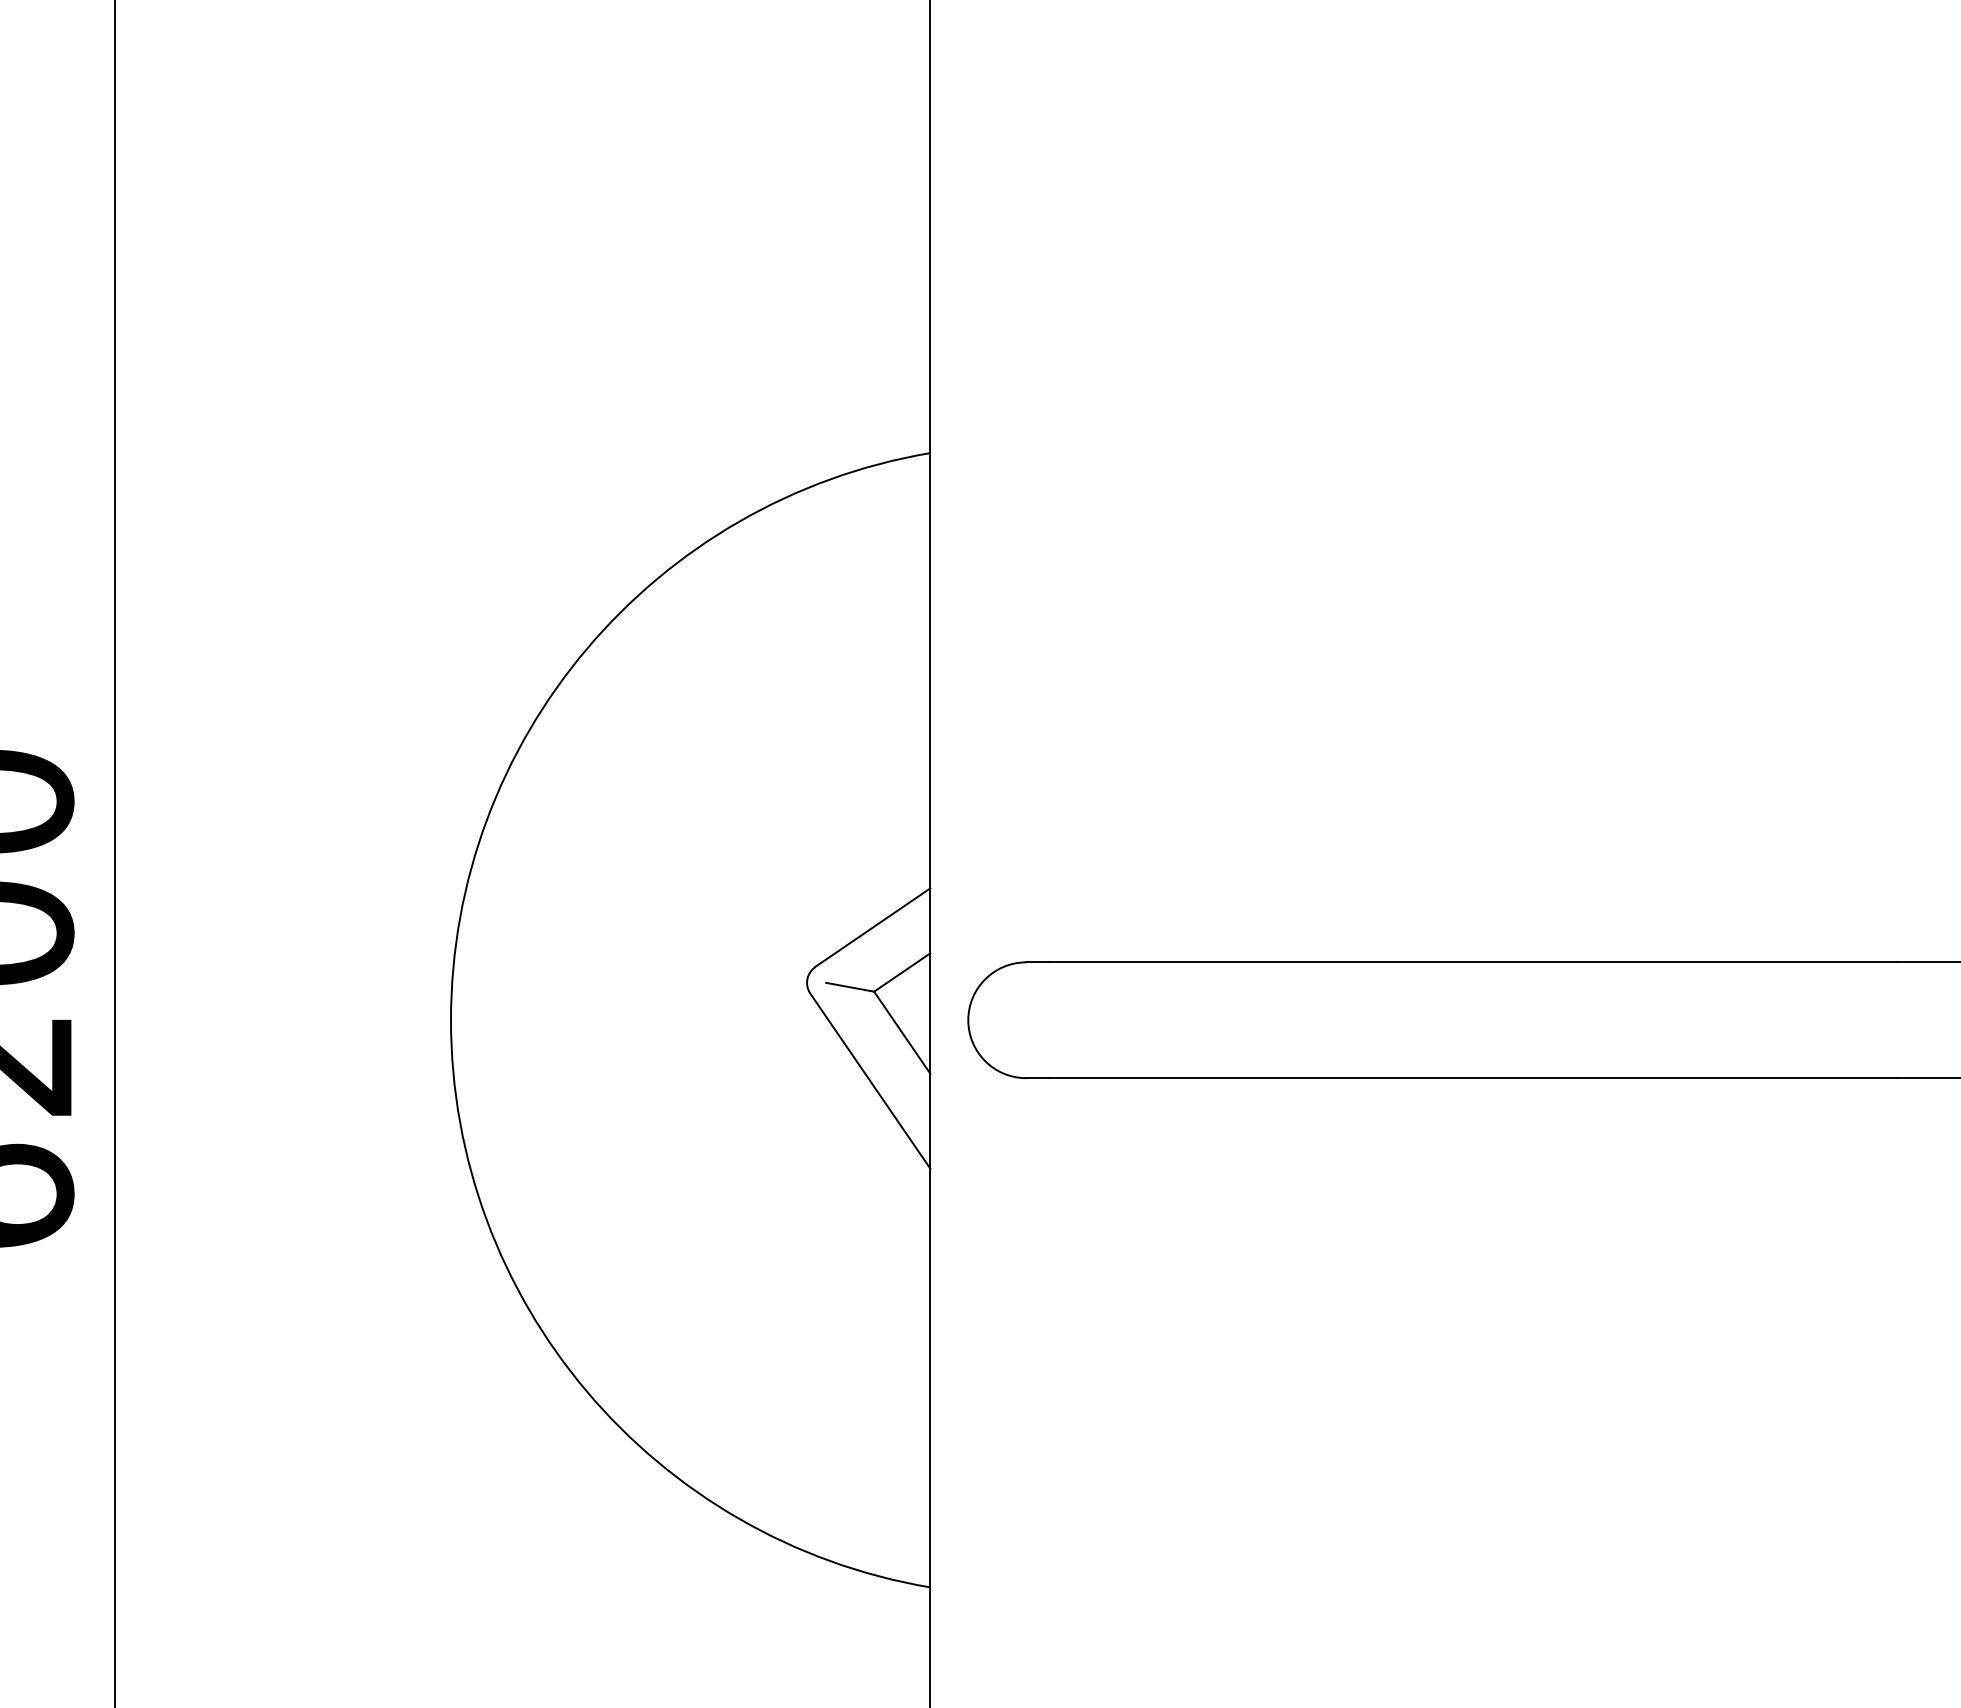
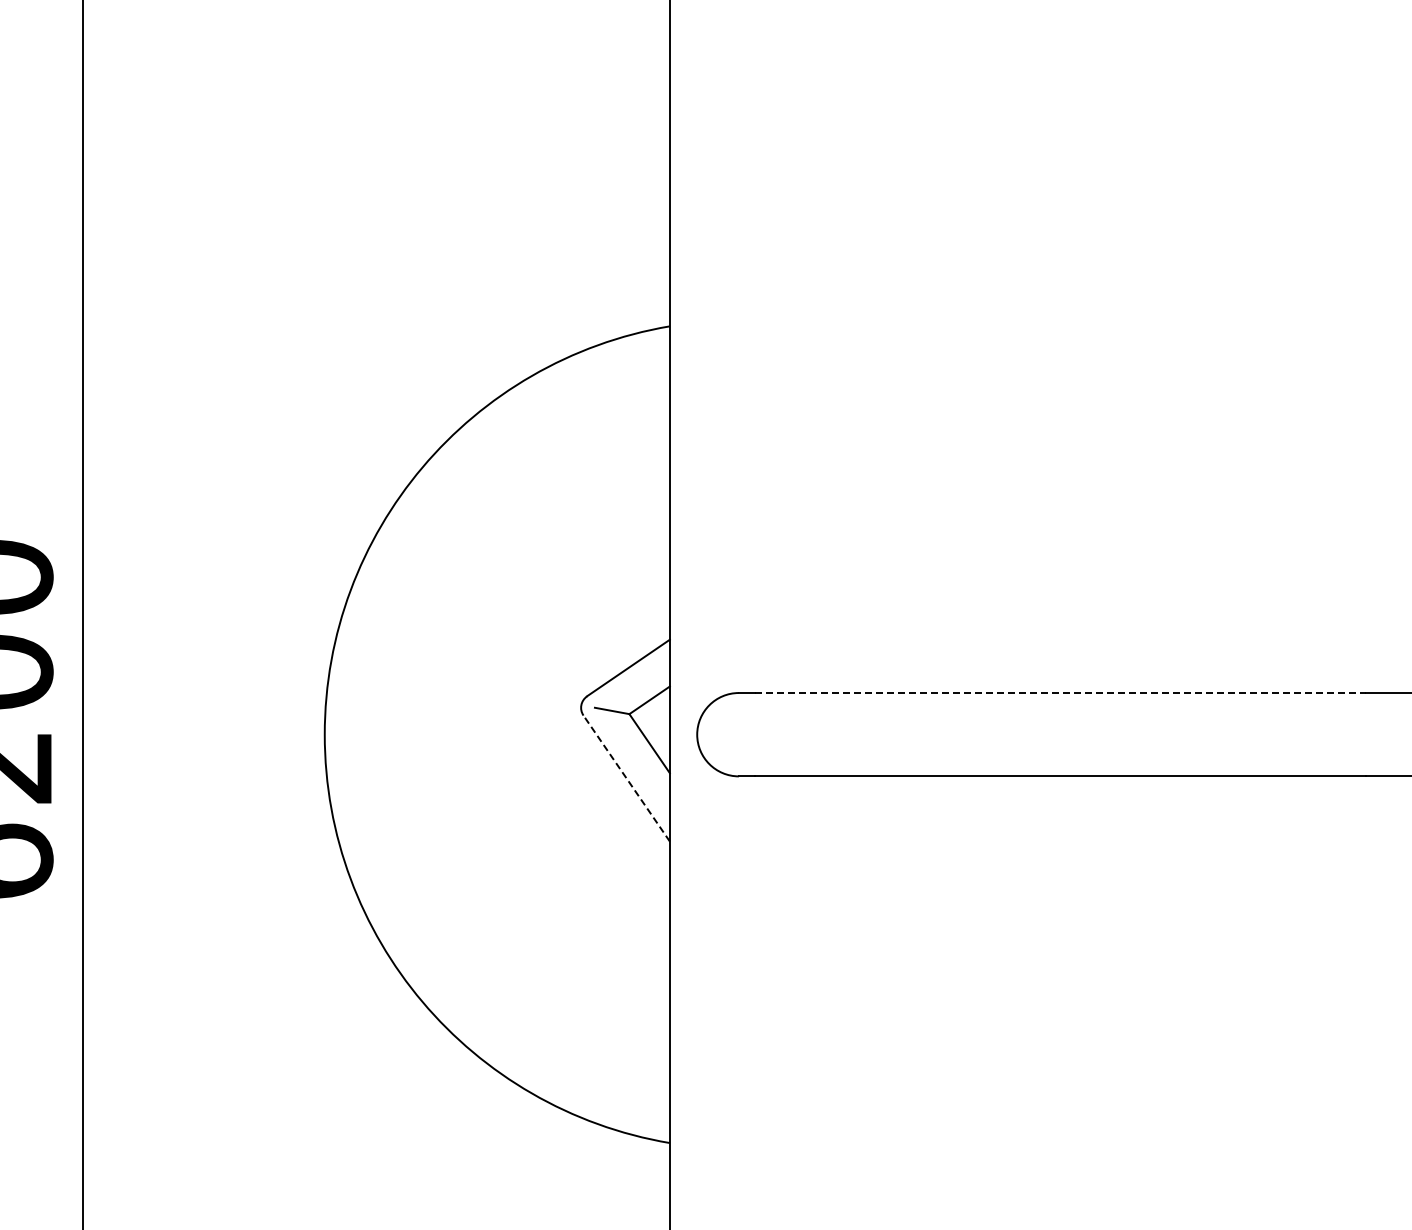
line: (1474, 963) -> (1061, 693), solid -> dashed
line: (870, 1081) -> (626, 778), solid -> dashed

